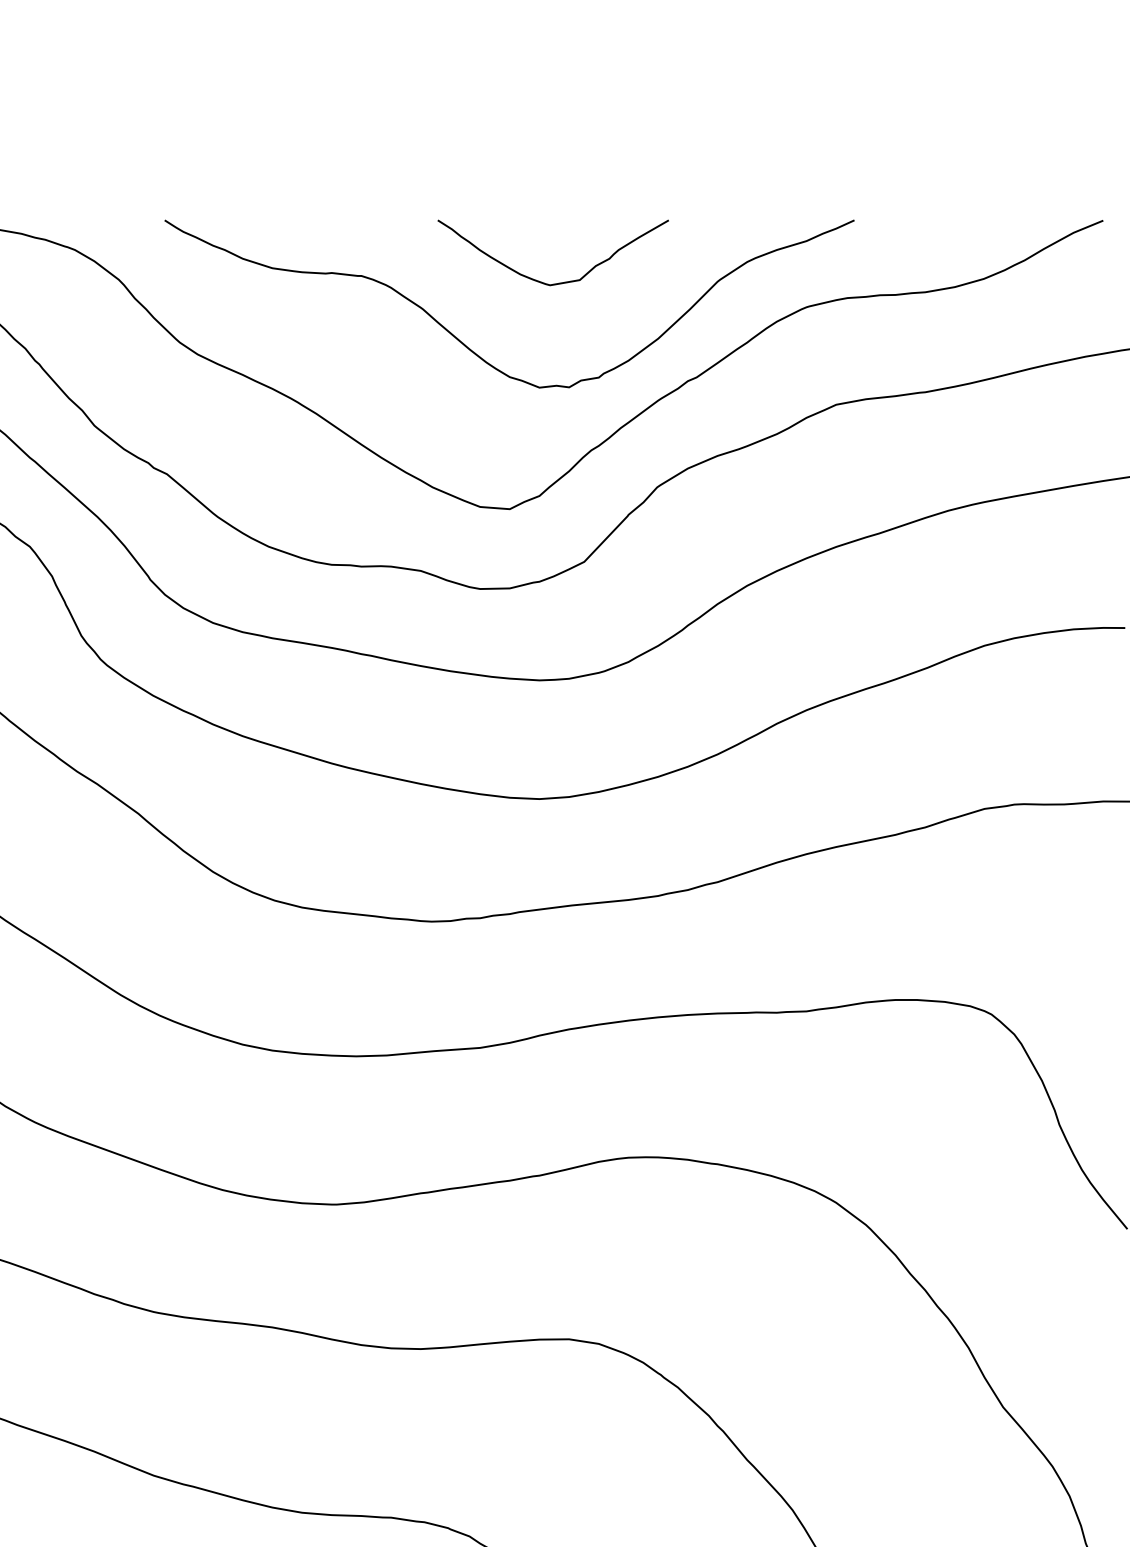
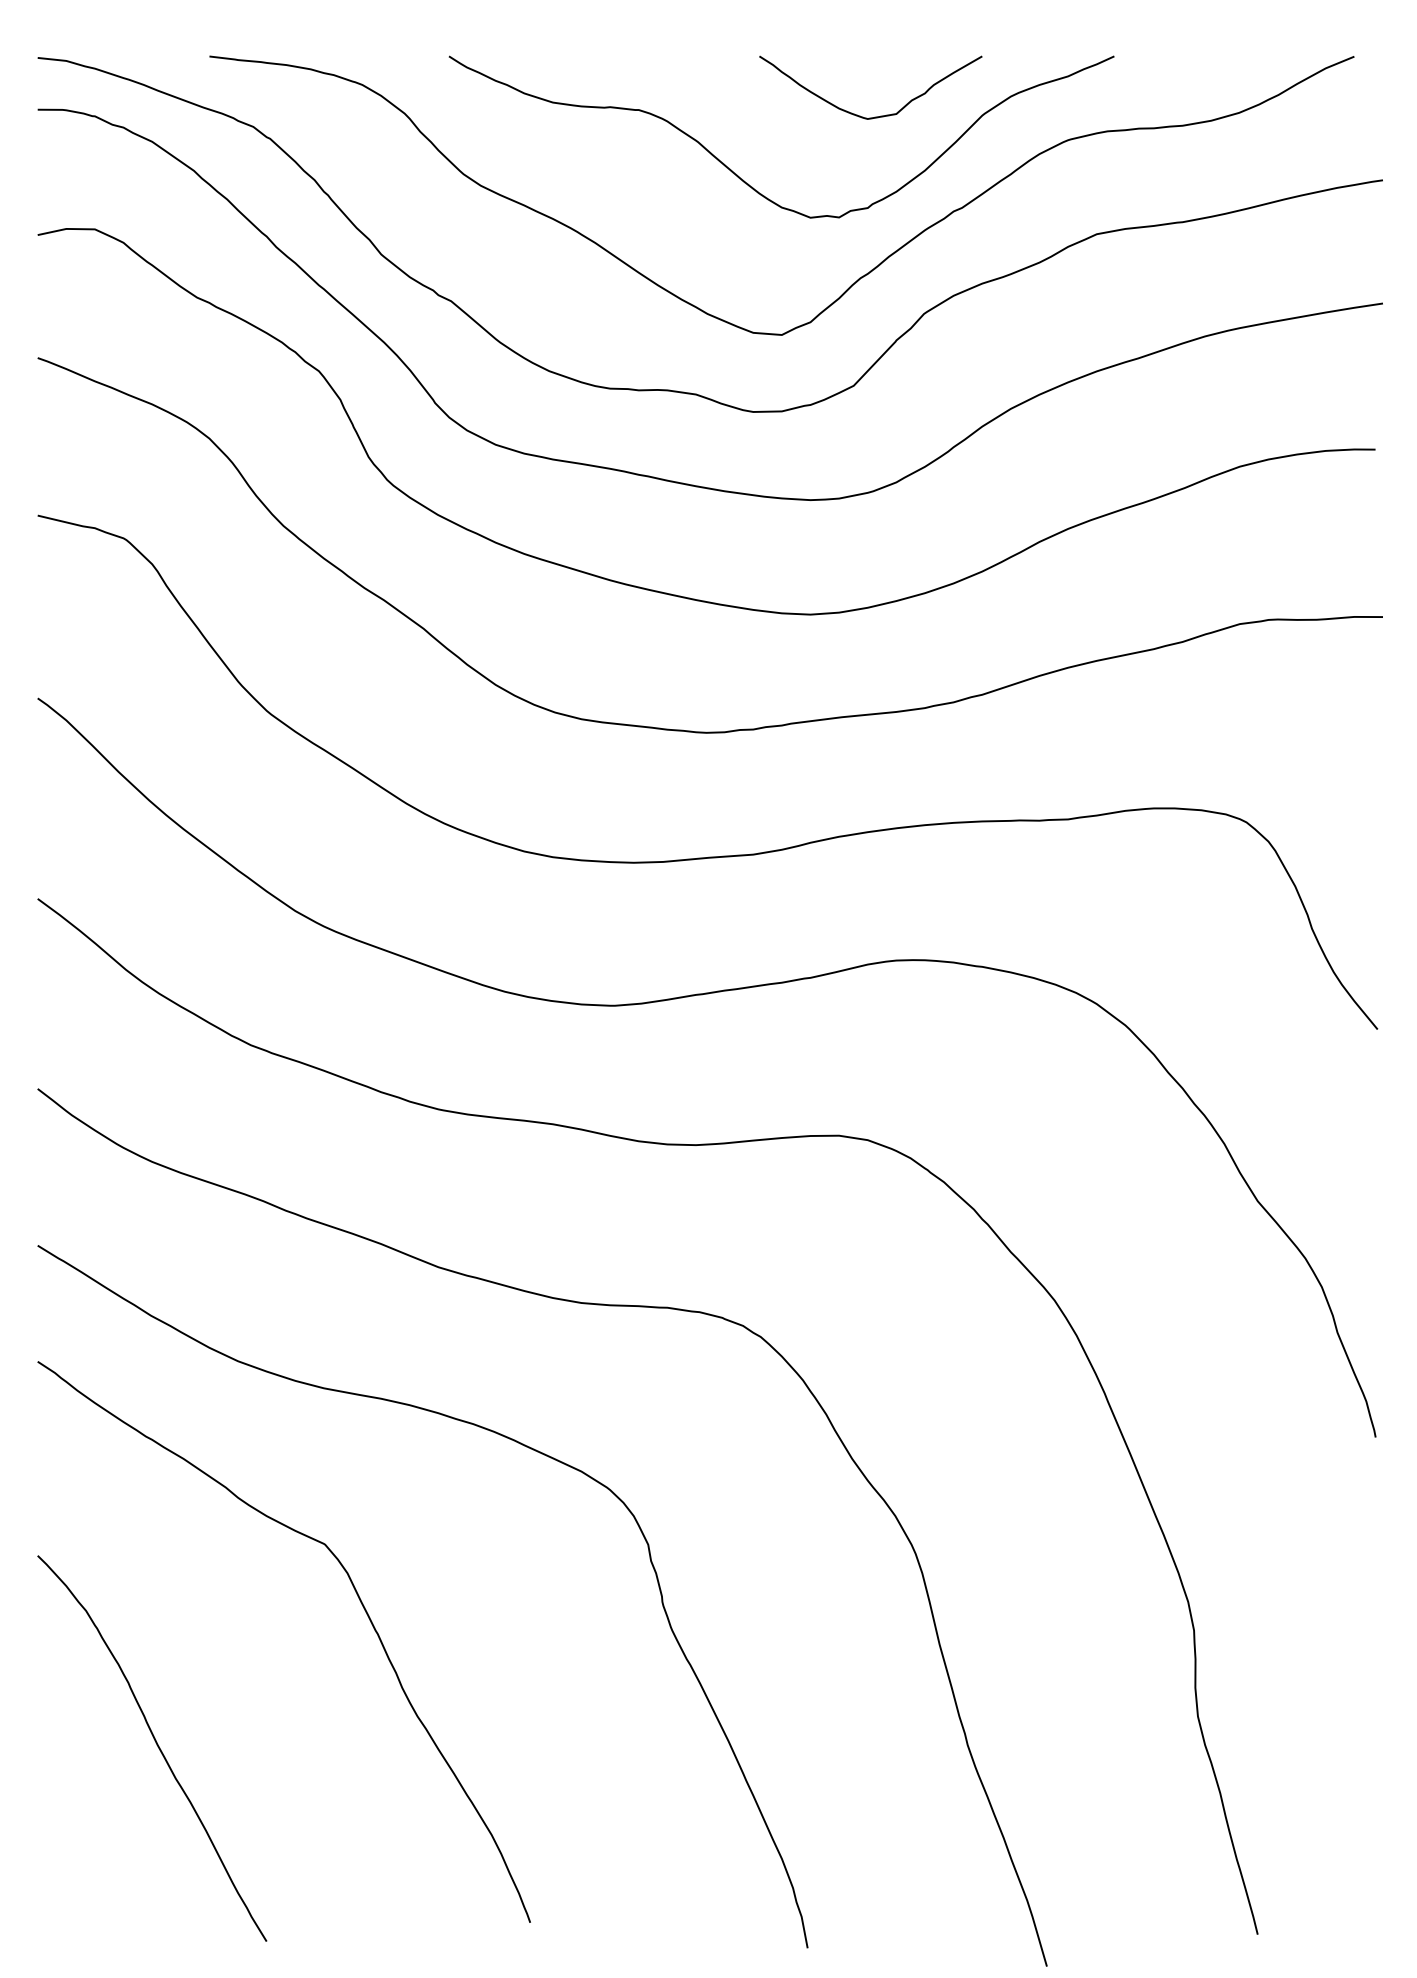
curve: (558, 282) -> (875, 116), moved

